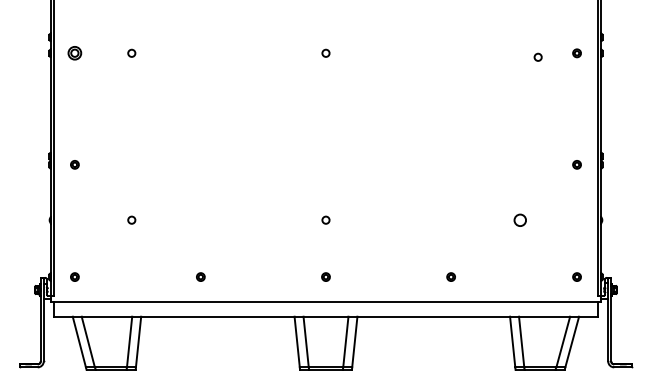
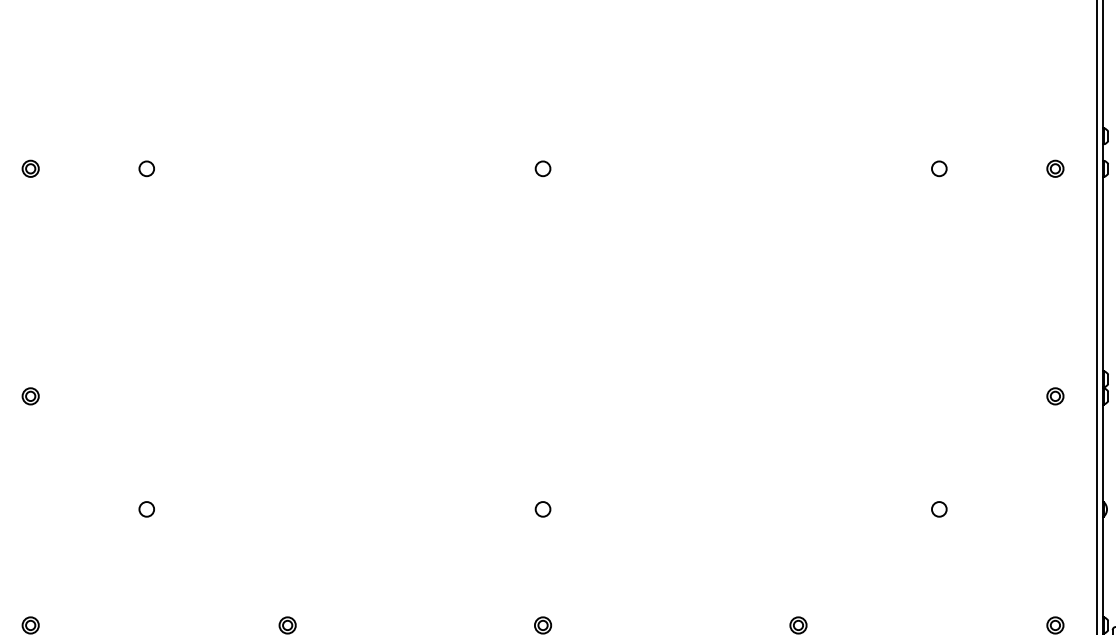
part: (74, 53) -> (29, 169), size x0.62
circle: (537, 56) -> (937, 167), moved
circle: (519, 219) -> (937, 507), size x0.62

